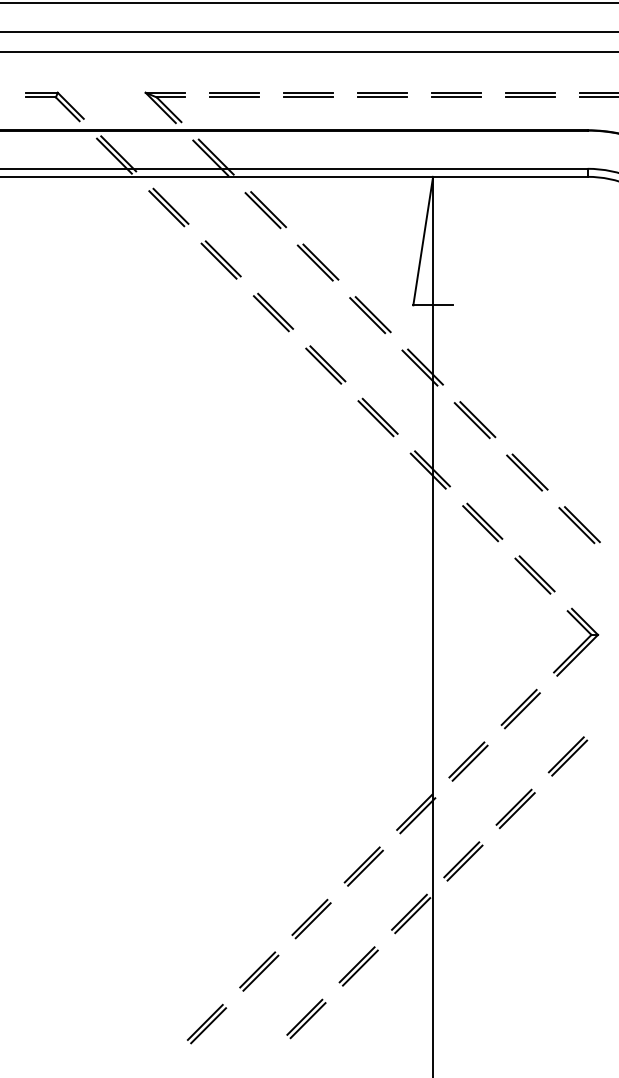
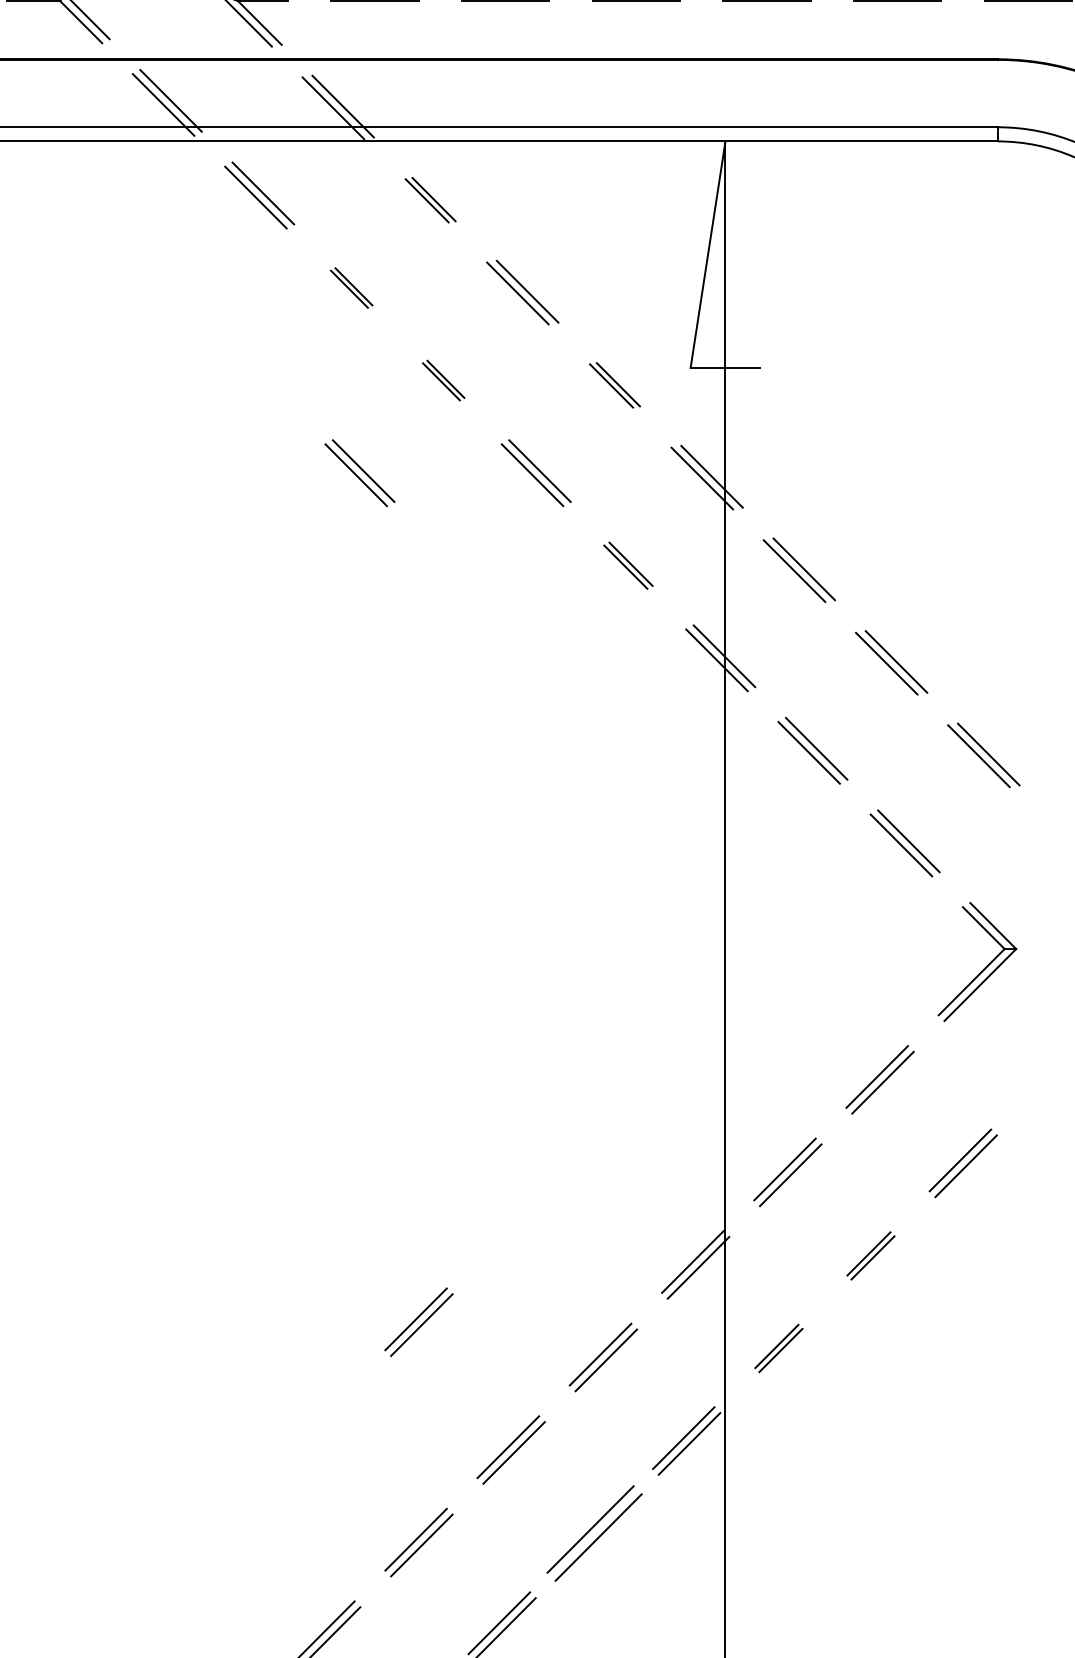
part: (265, 210) -> (429, 200), size x0.7
part: (220, 259) -> (350, 287), size x0.6
part: (272, 312) -> (442, 380), size x0.6
part: (370, 315) -> (615, 385), size x0.7
part: (225, 364) -> (359, 472), added
part: (377, 417) -> (627, 565), size x0.7
part: (515, 808) -> (870, 1255), size x0.7
part: (259, 846) -> (419, 1322), added
part: (463, 861) -> (779, 1348), size x0.7
part: (358, 966) -> (593, 1533), size x1.4

